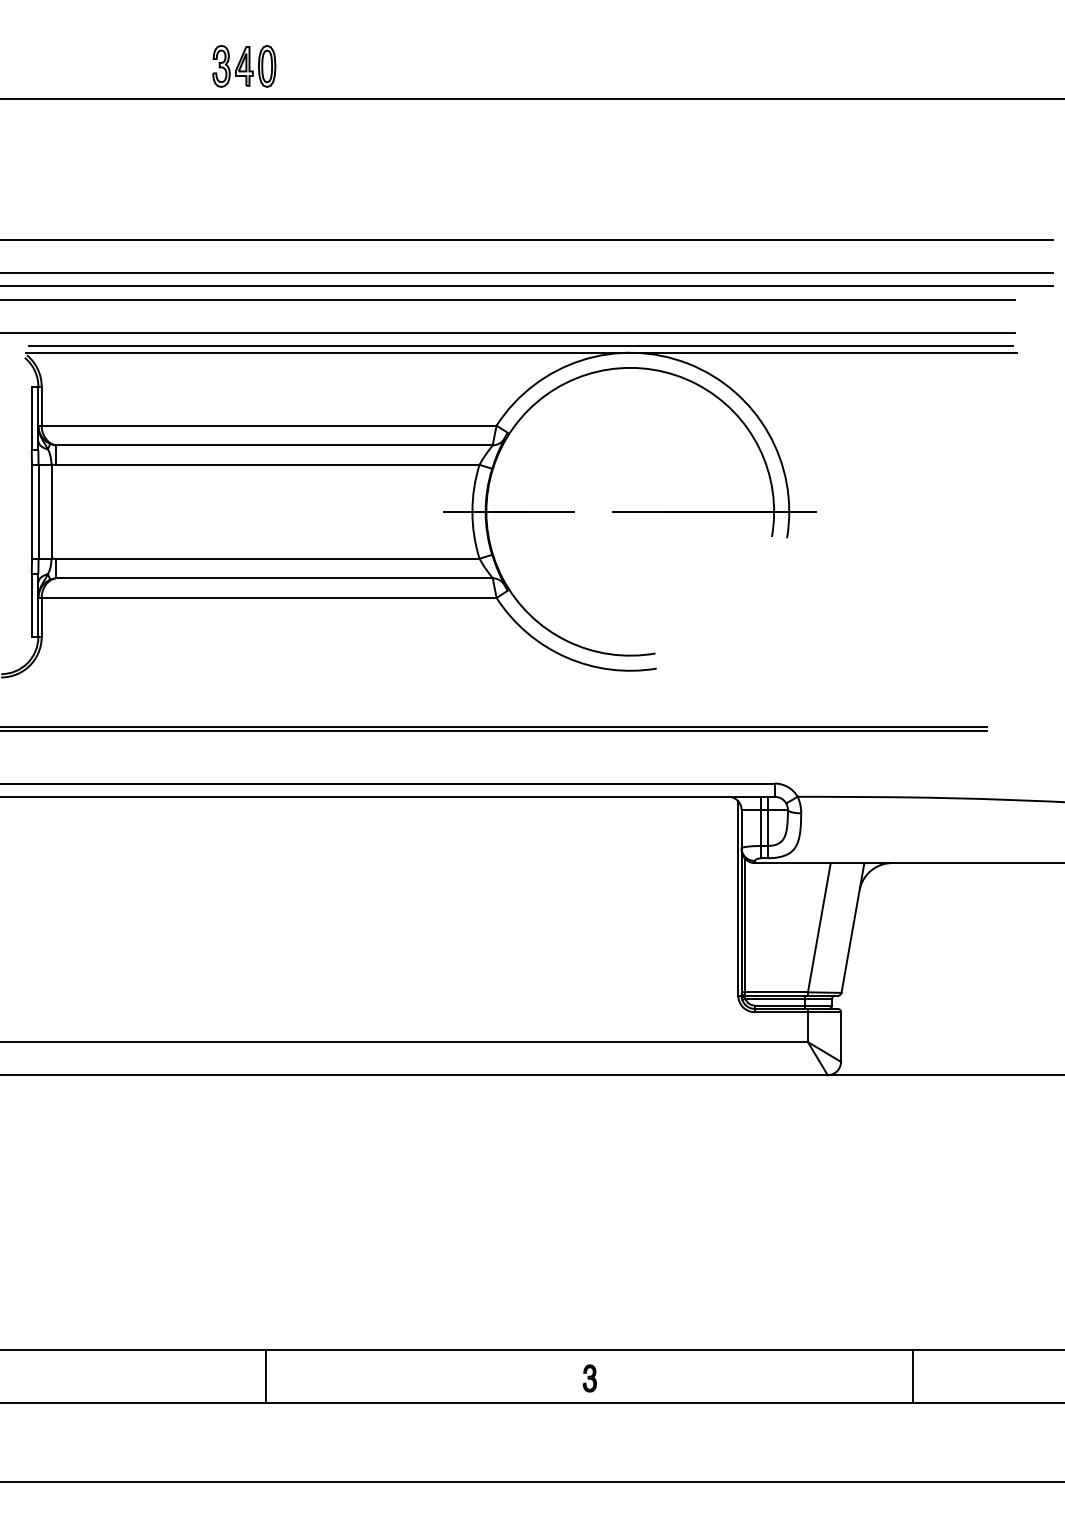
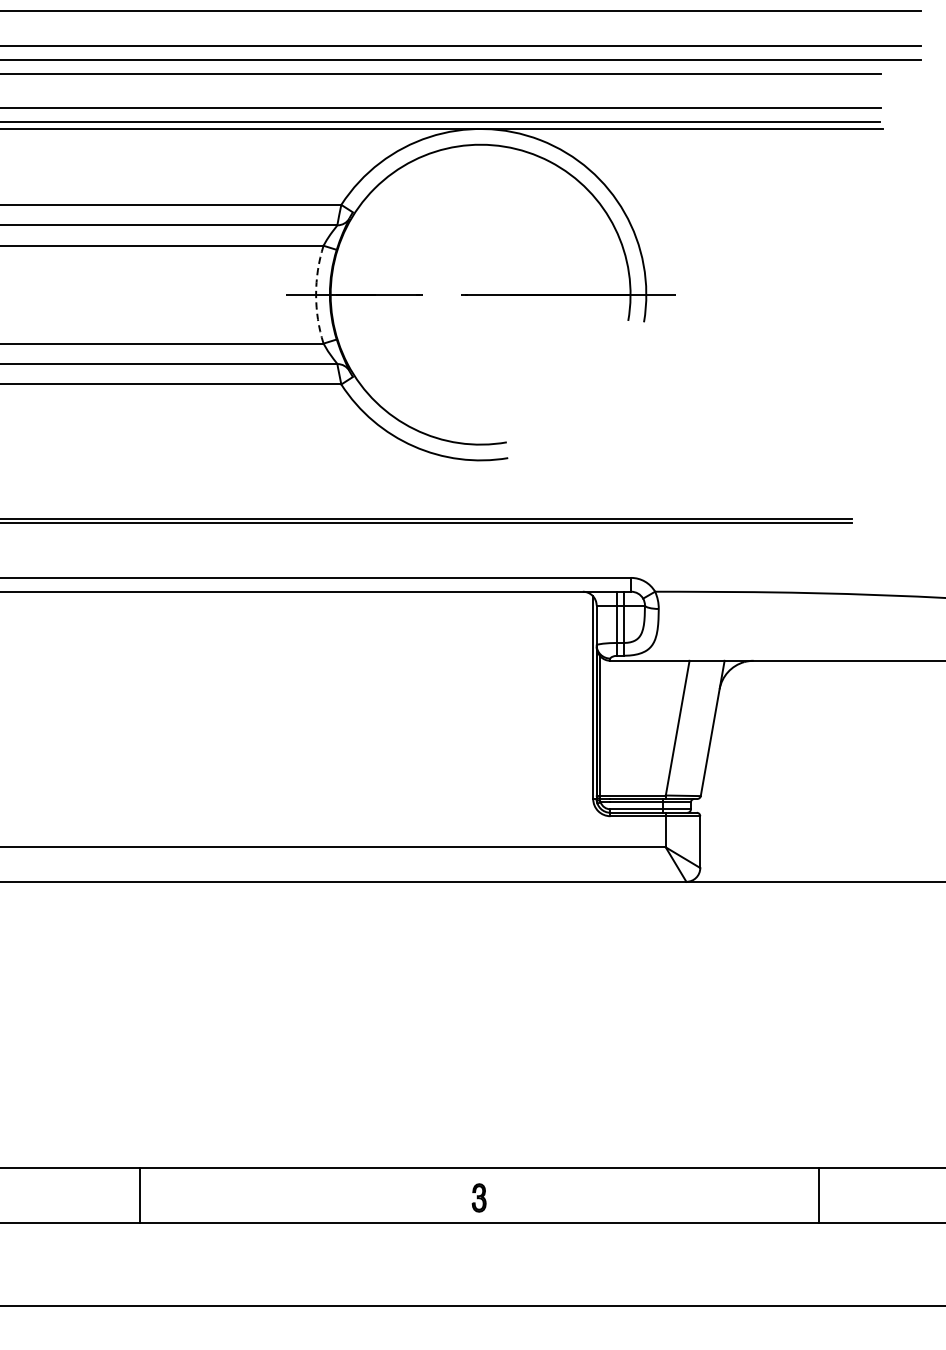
arc: (472, 511) -> (316, 294), solid -> dashed
line: (266, 1375) -> (140, 1194), moved
line: (912, 1375) -> (818, 1194), moved
part: (589, 1378) -> (478, 1197), moved

